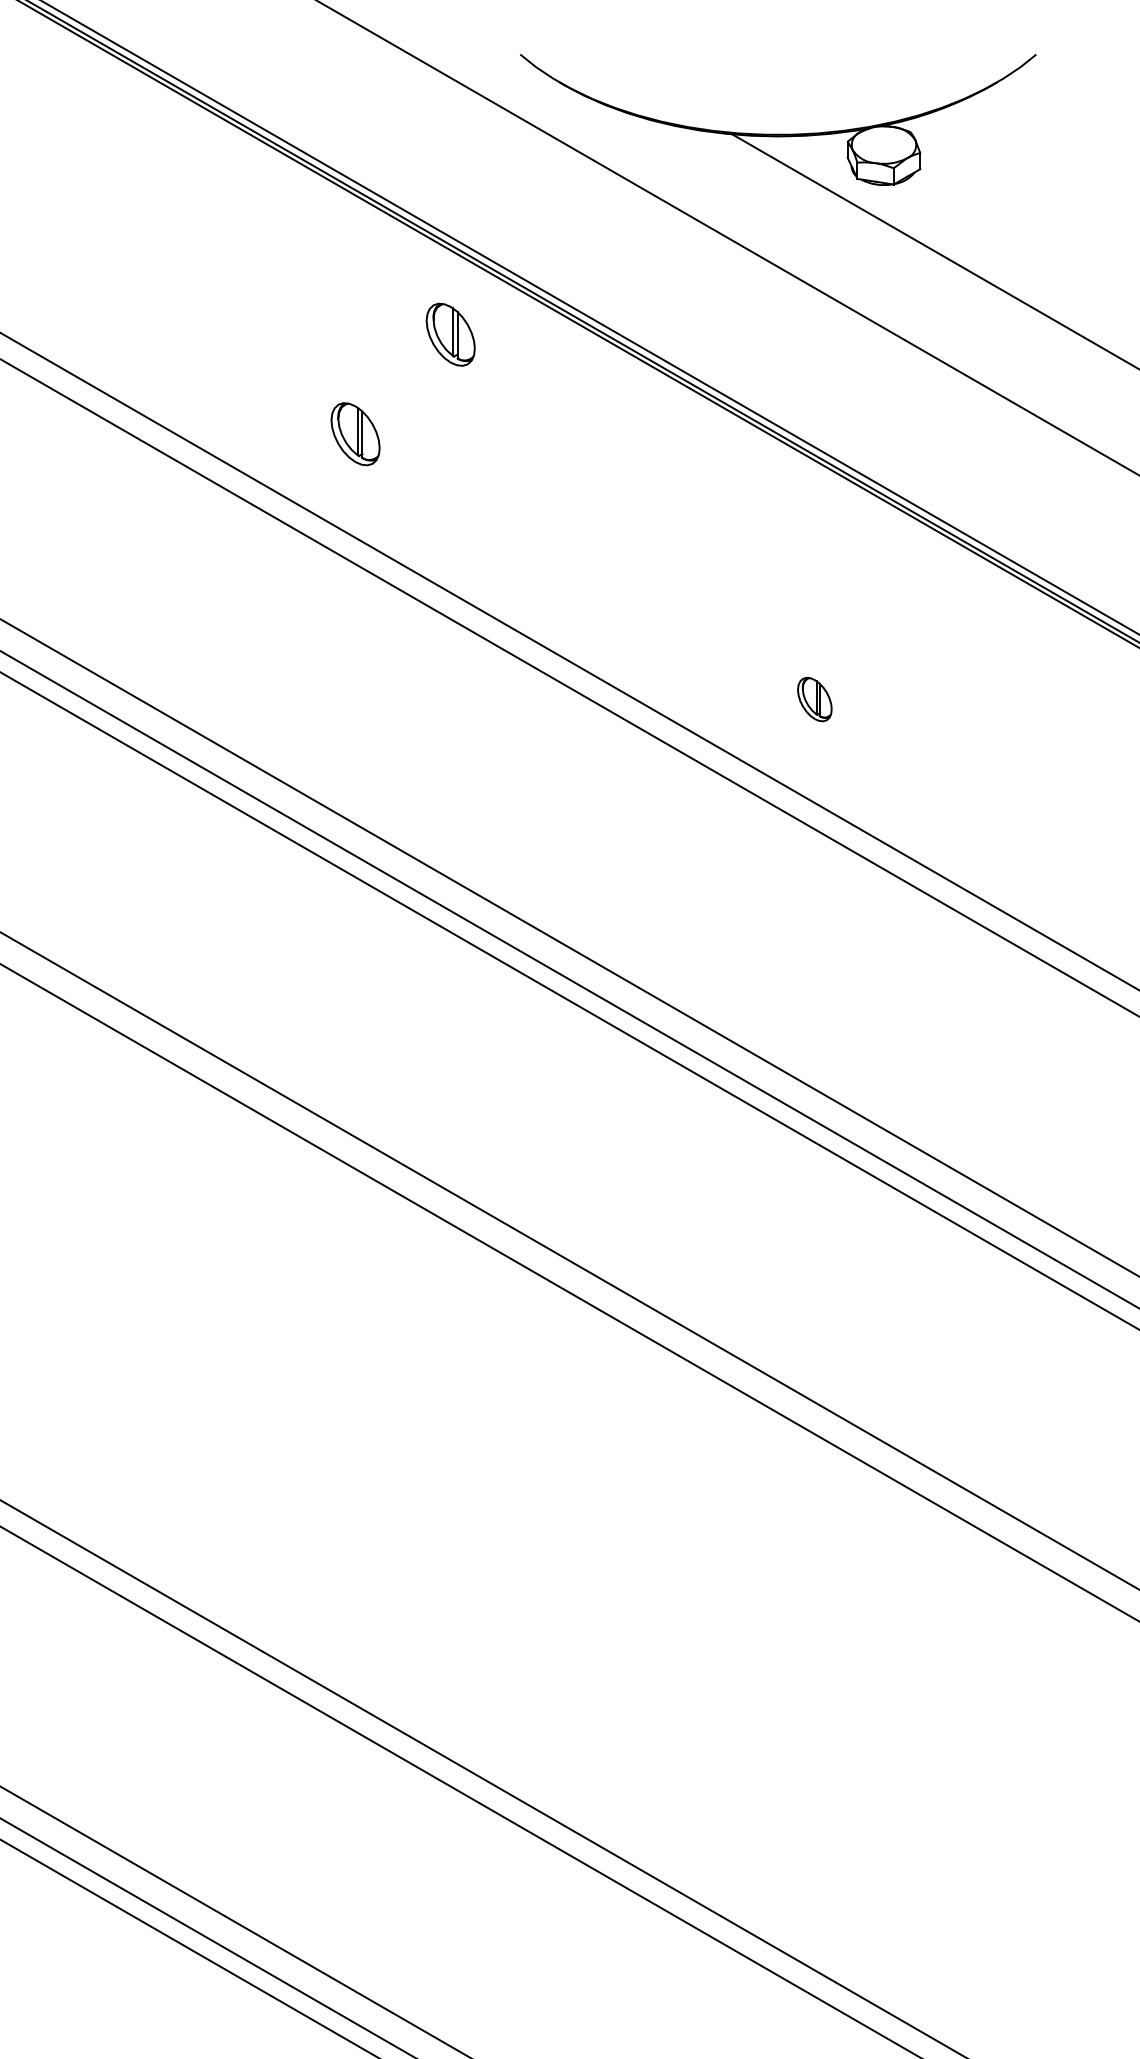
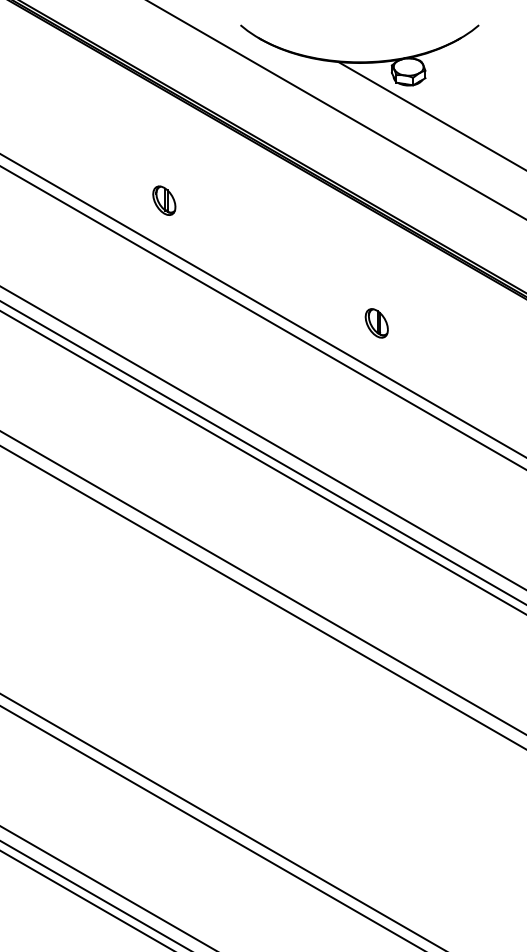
part: (451, 334) -> (208, 154), removed
part: (814, 699) -> (376, 323), size x1.43

